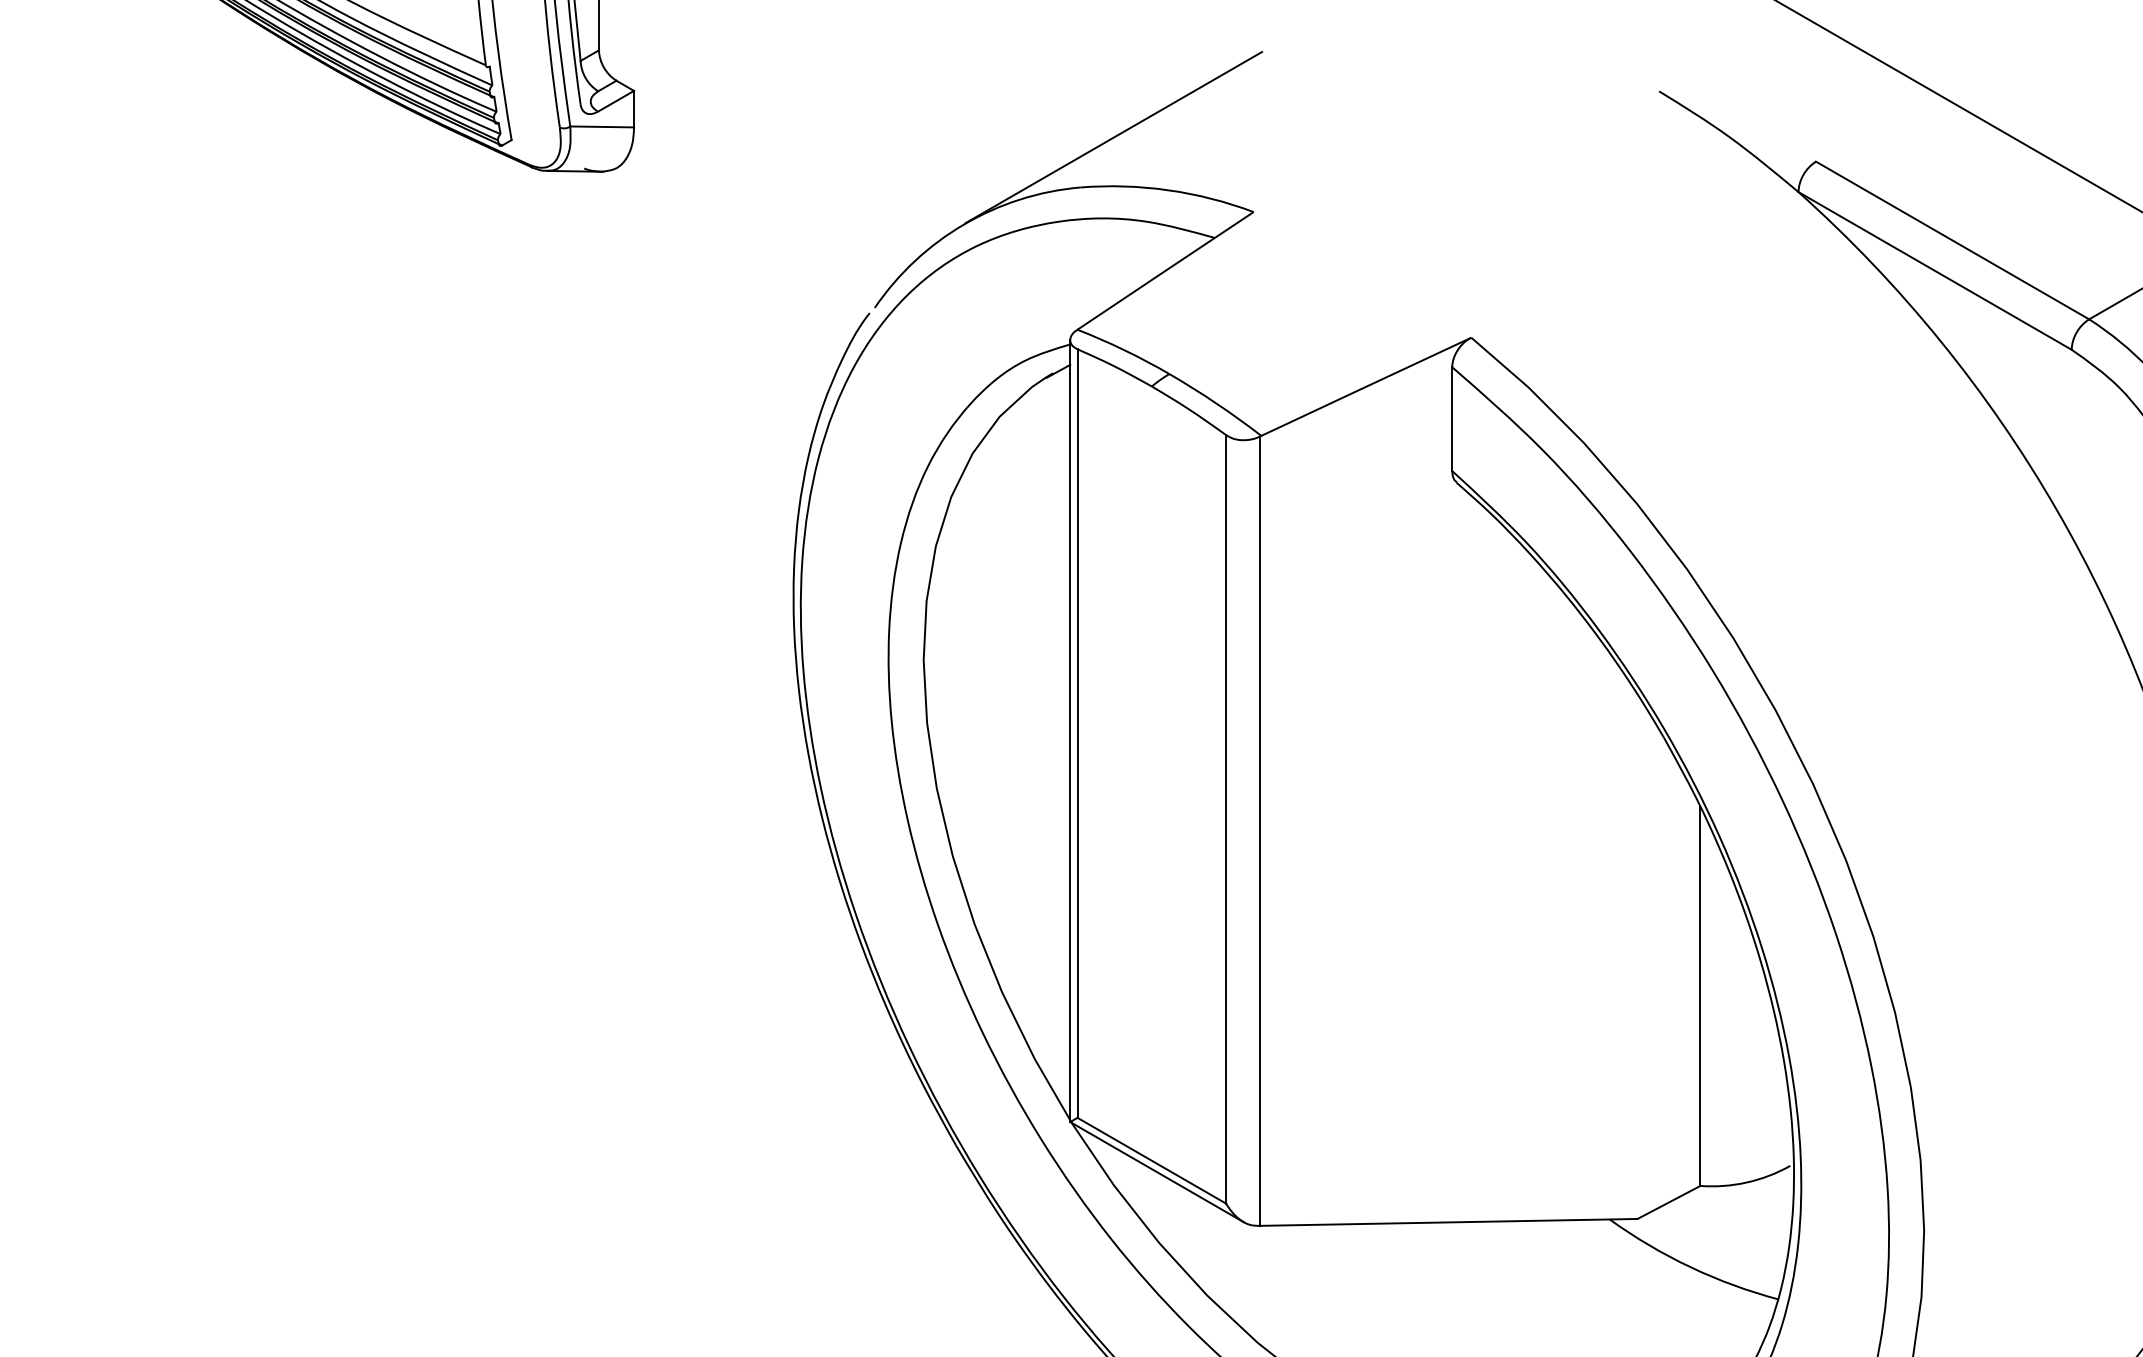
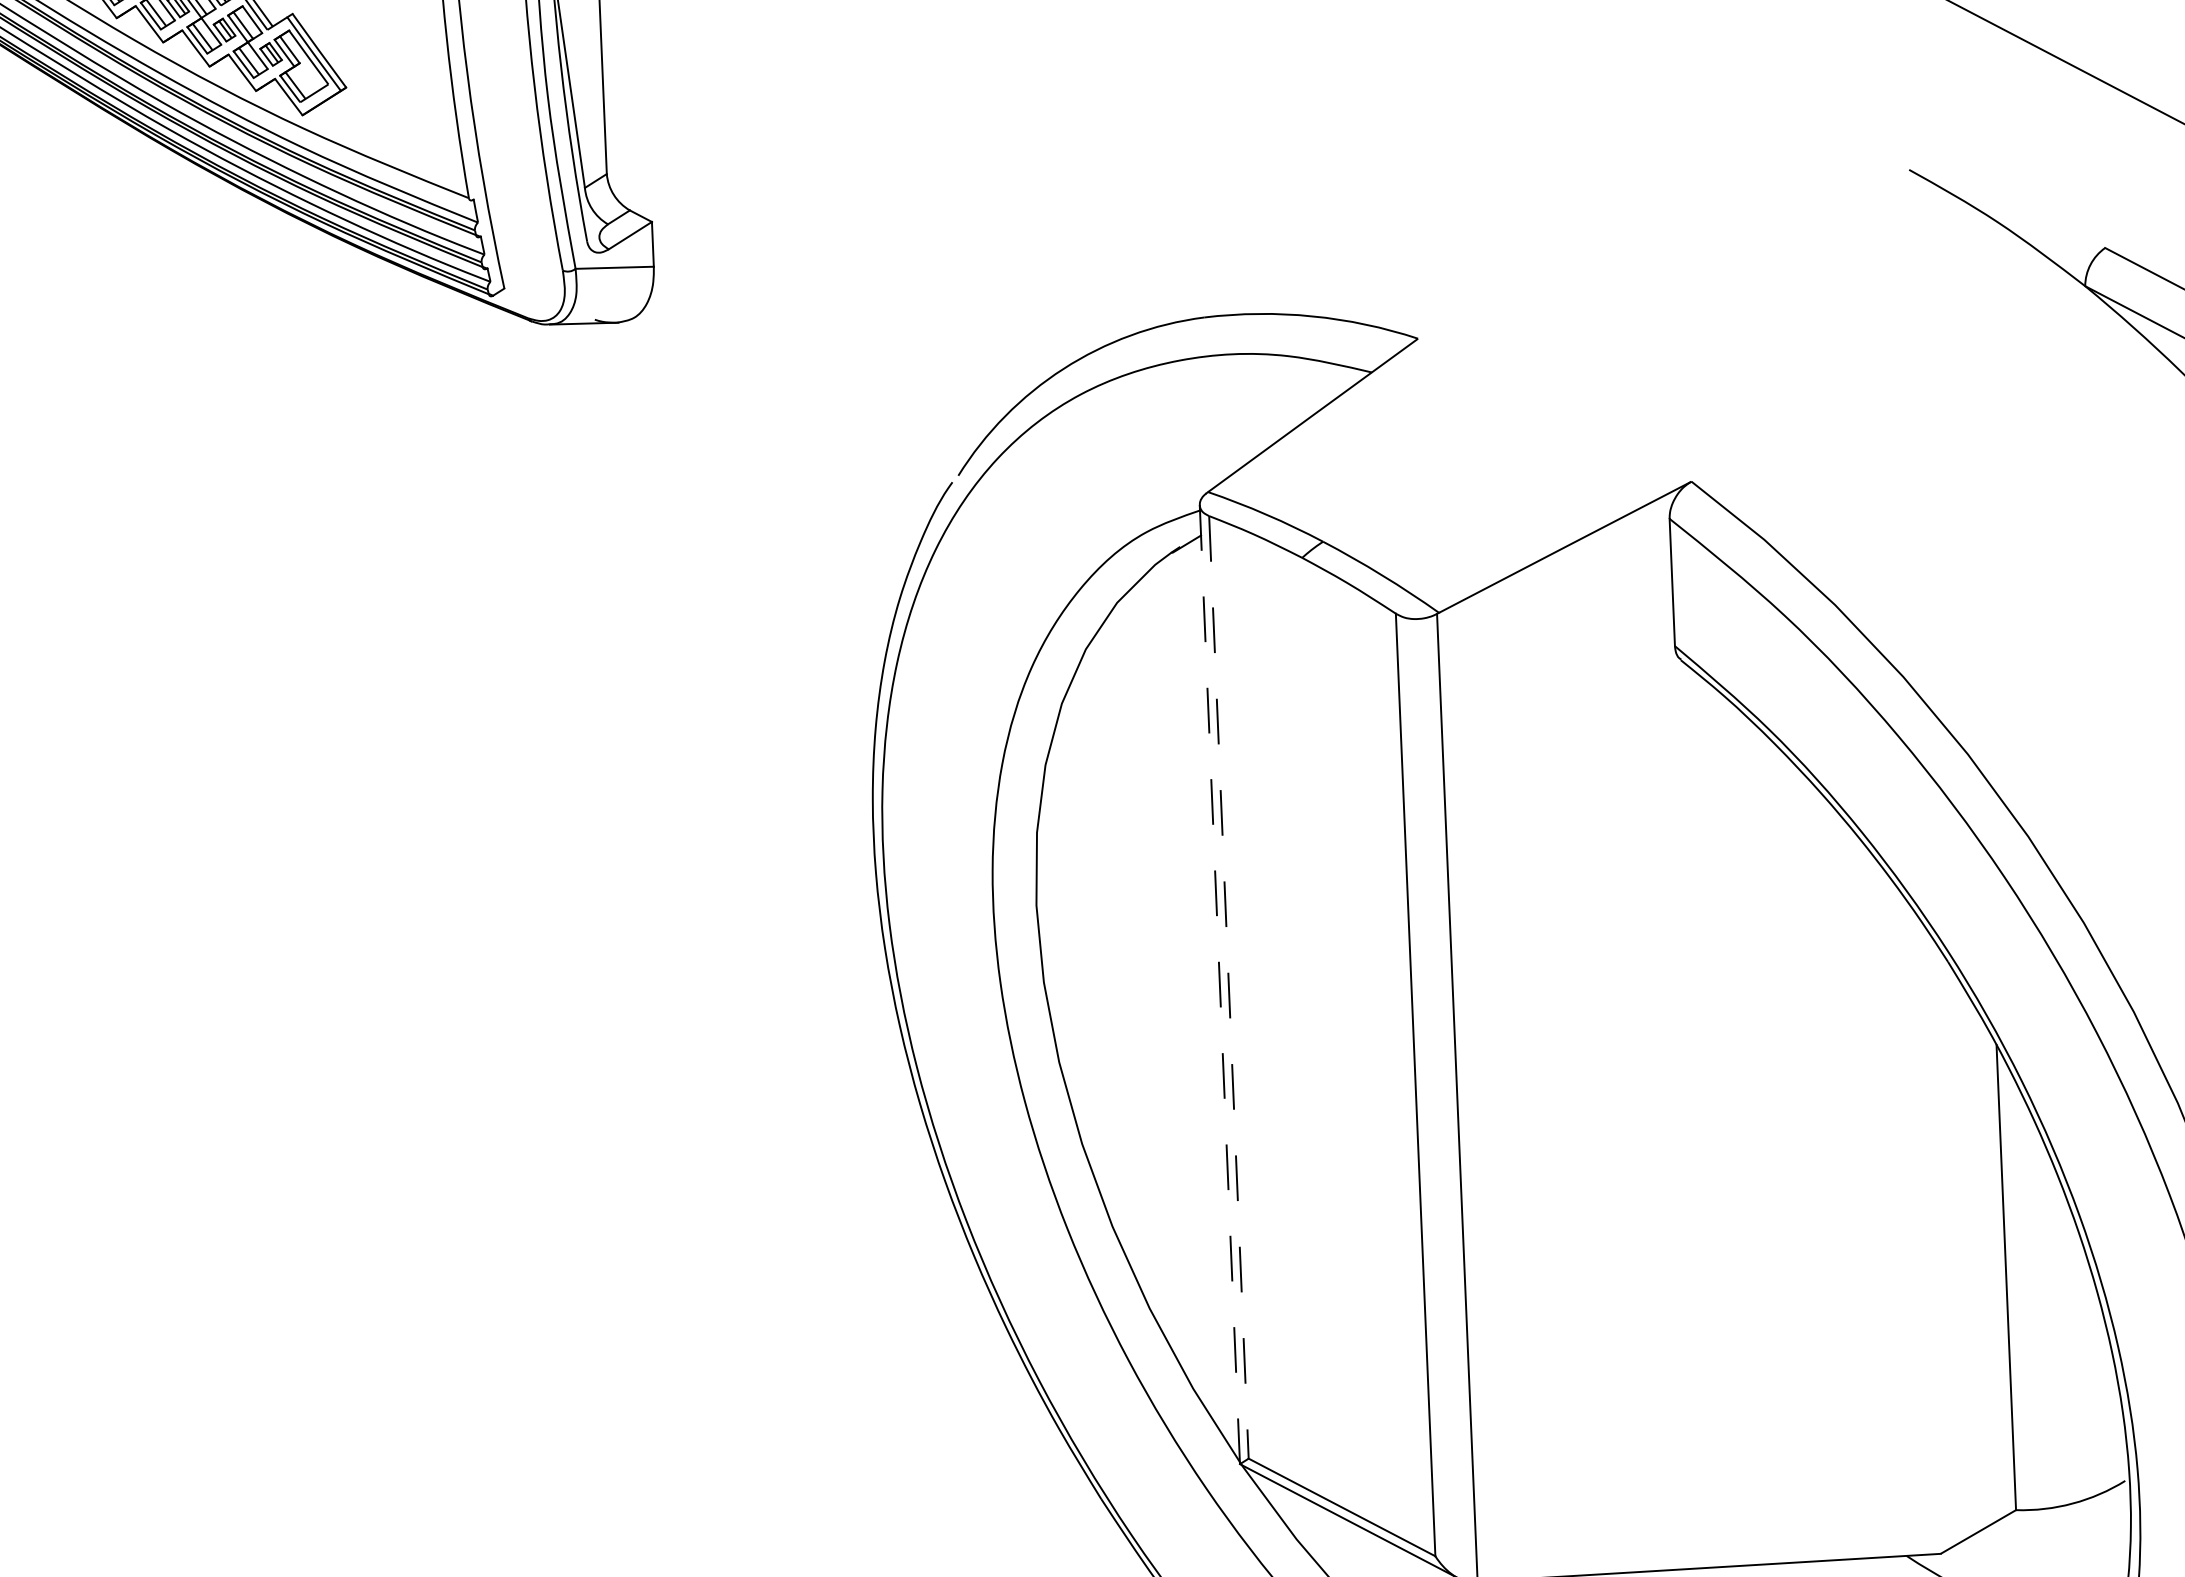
line: (1113, 137) -> (1242, 254), removed
line: (1070, 731) -> (1220, 985), solid -> dashed
line: (1077, 734) -> (1228, 988), solid -> dashed

